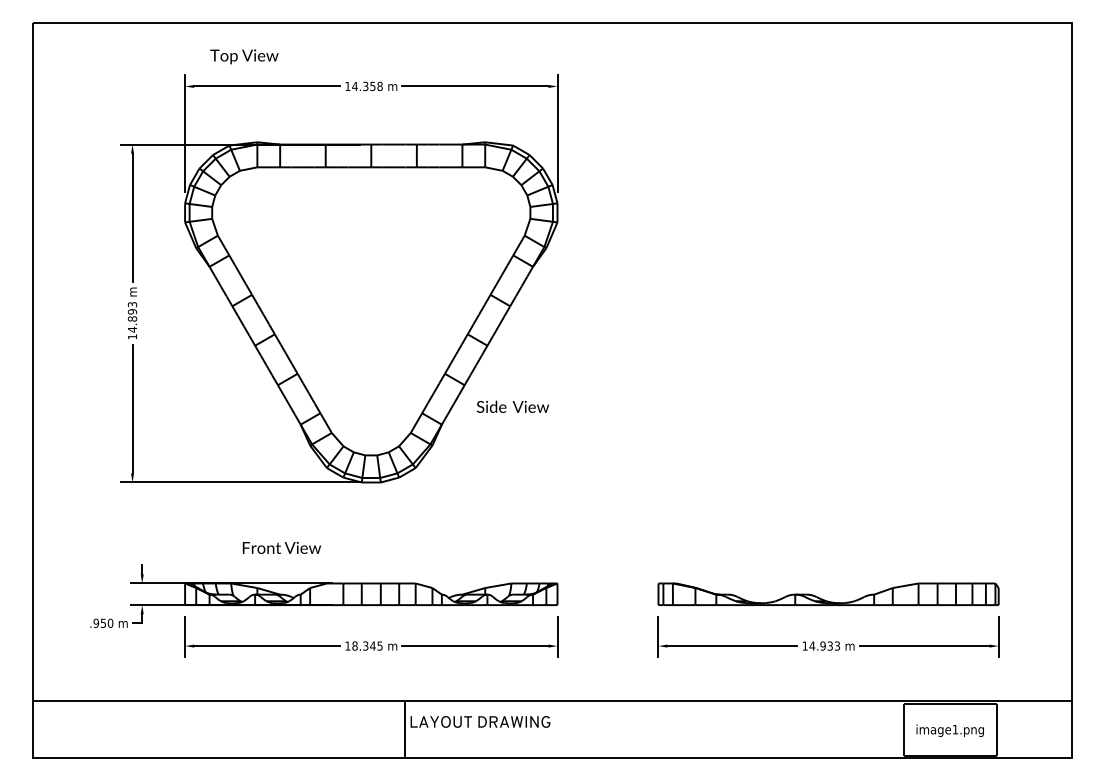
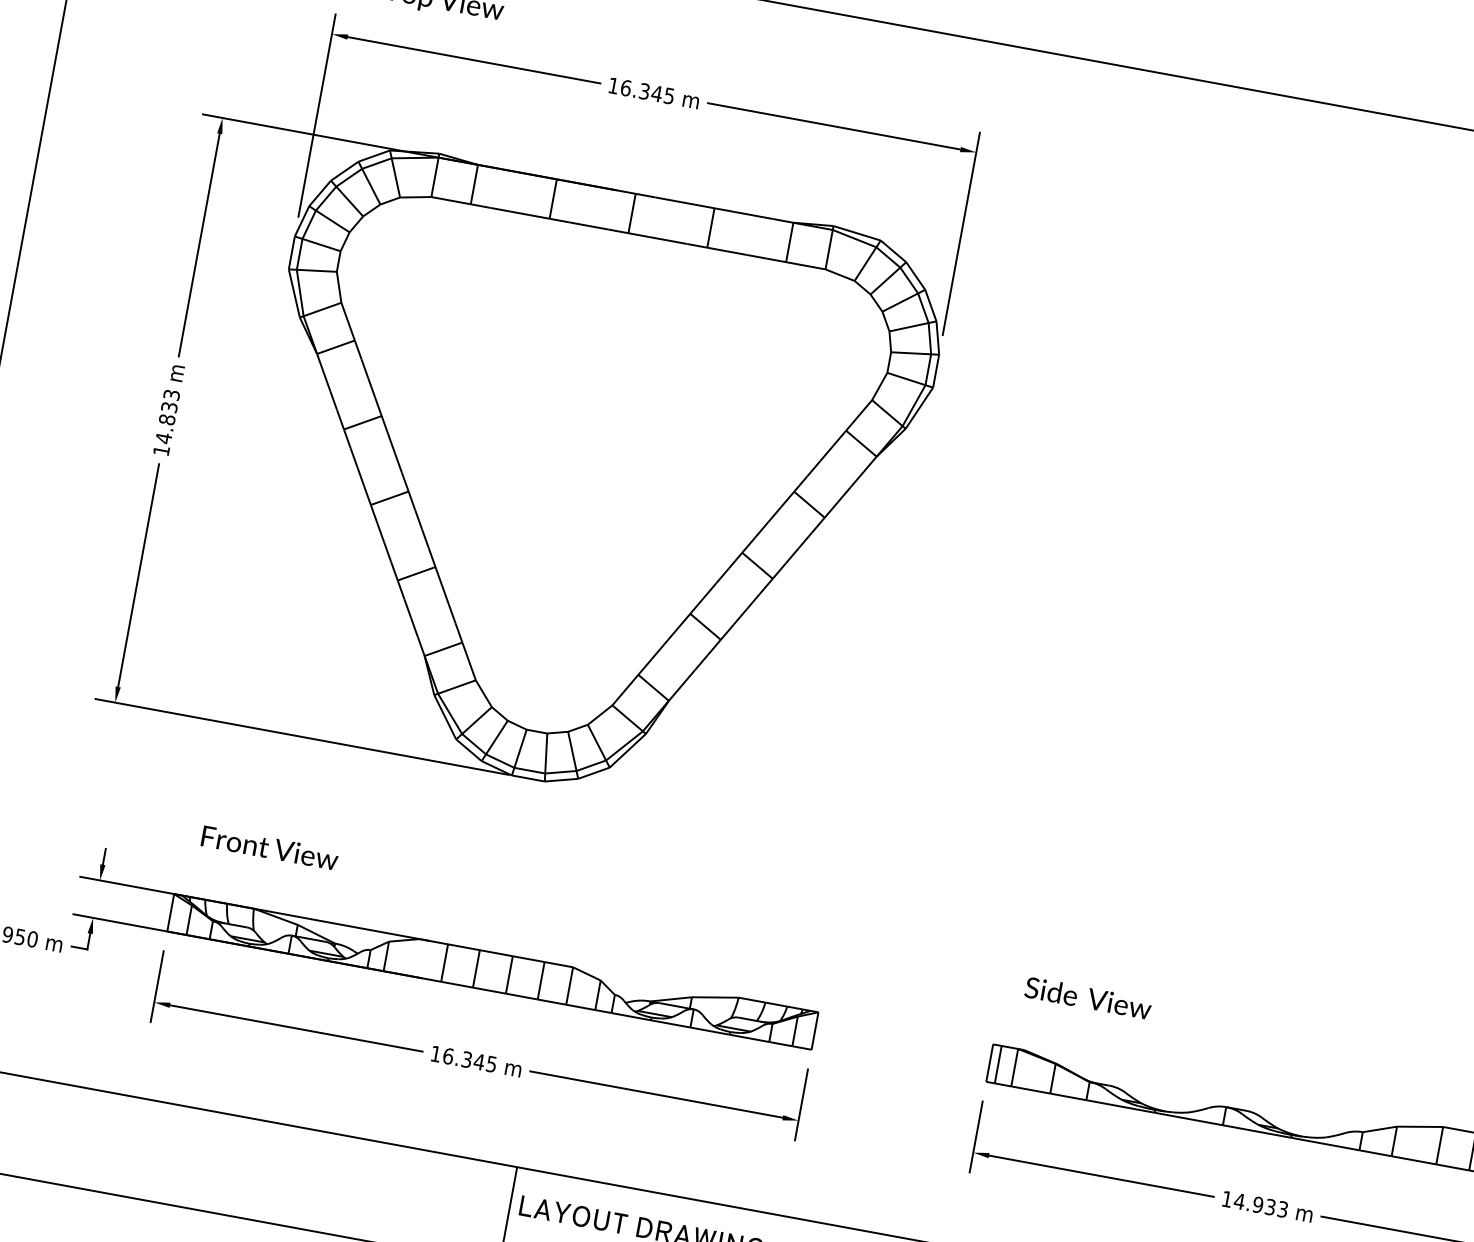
text: (367, 86) -> (647, 92), 14.358 -> 16.345
text: (132, 311) -> (169, 406), 14.893 -> 14.833
text: (512, 406) -> (1087, 997), moved
text: (281, 547) -> (269, 847), moved
text: (354, 645) -> (447, 1055), 18.345 -> 16.345

